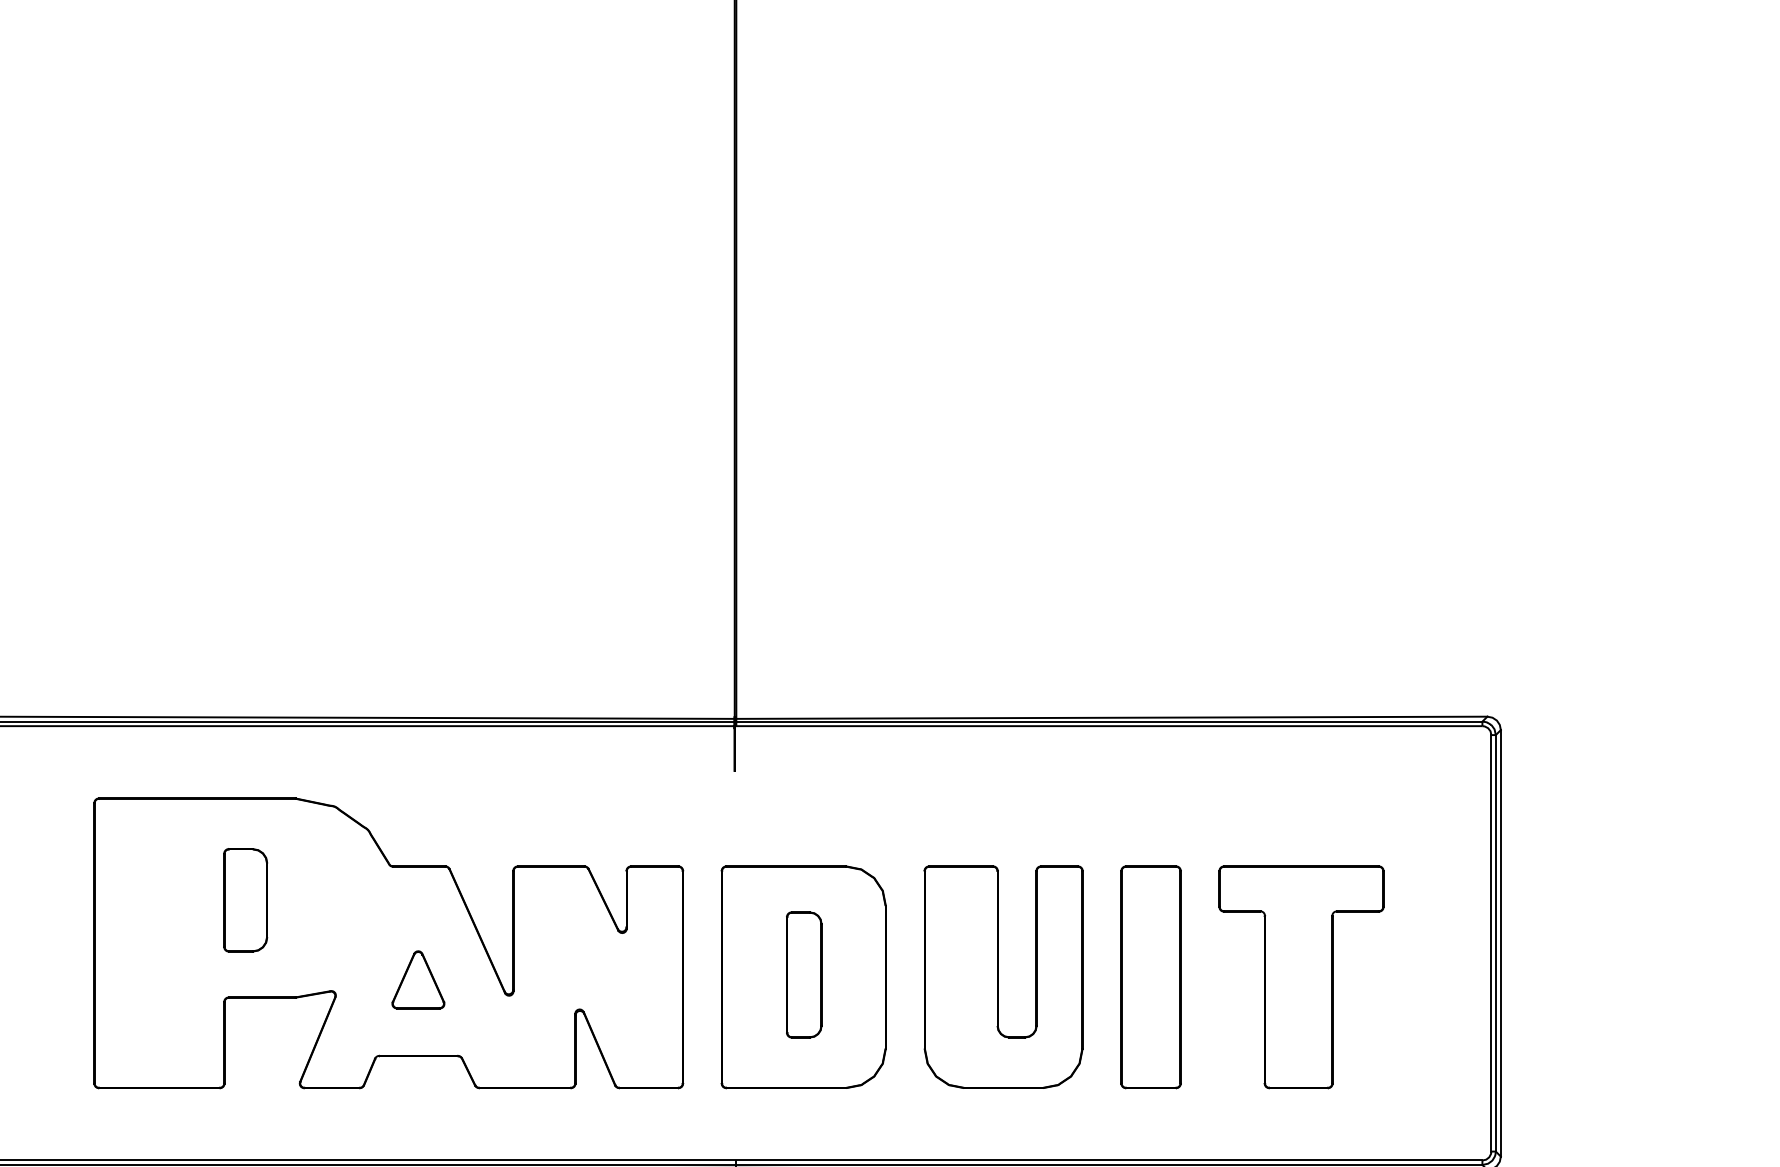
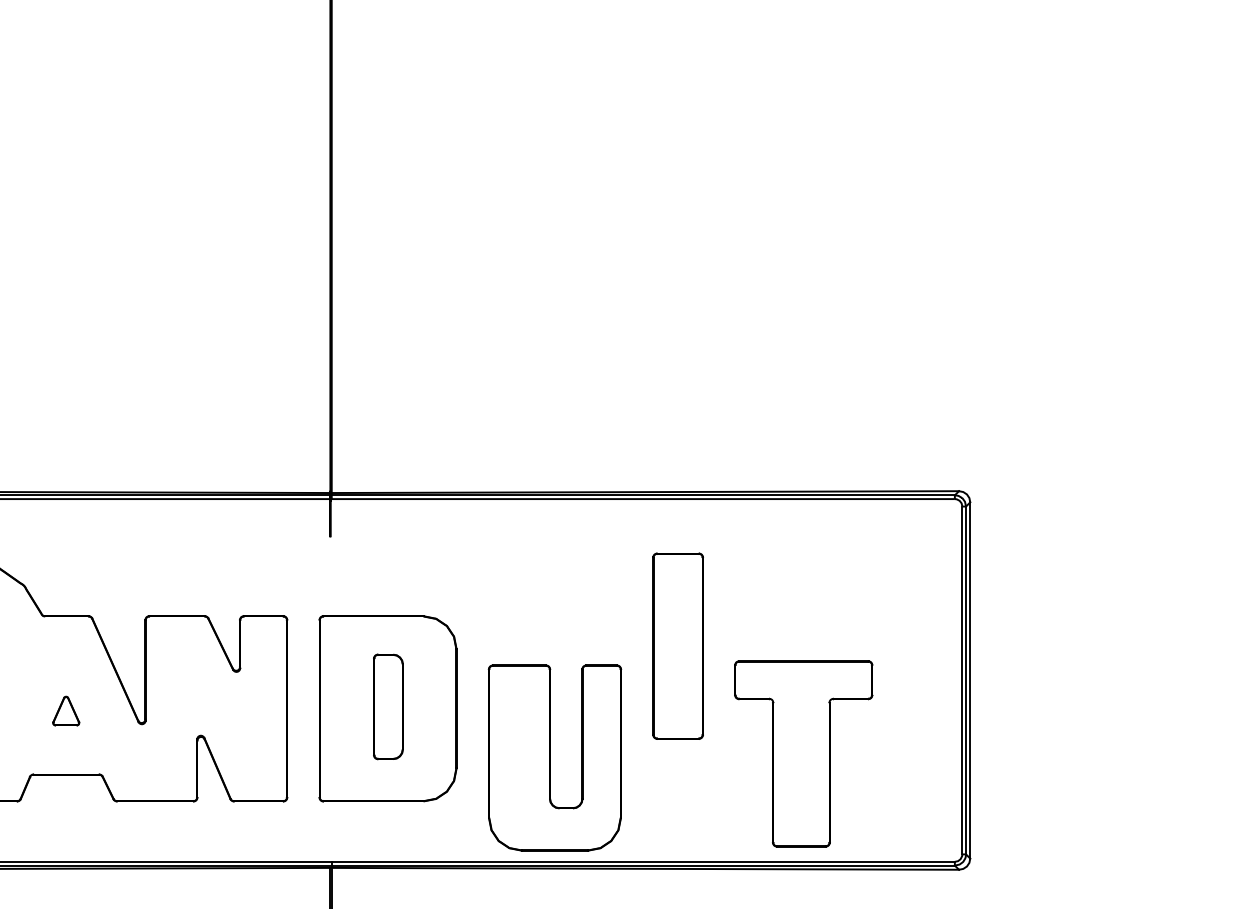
part: (1003, 976) -> (554, 757), moved
part: (1150, 977) -> (677, 646), moved
part: (1301, 977) -> (803, 754), moved
part: (418, 979) -> (66, 710), size x0.6

